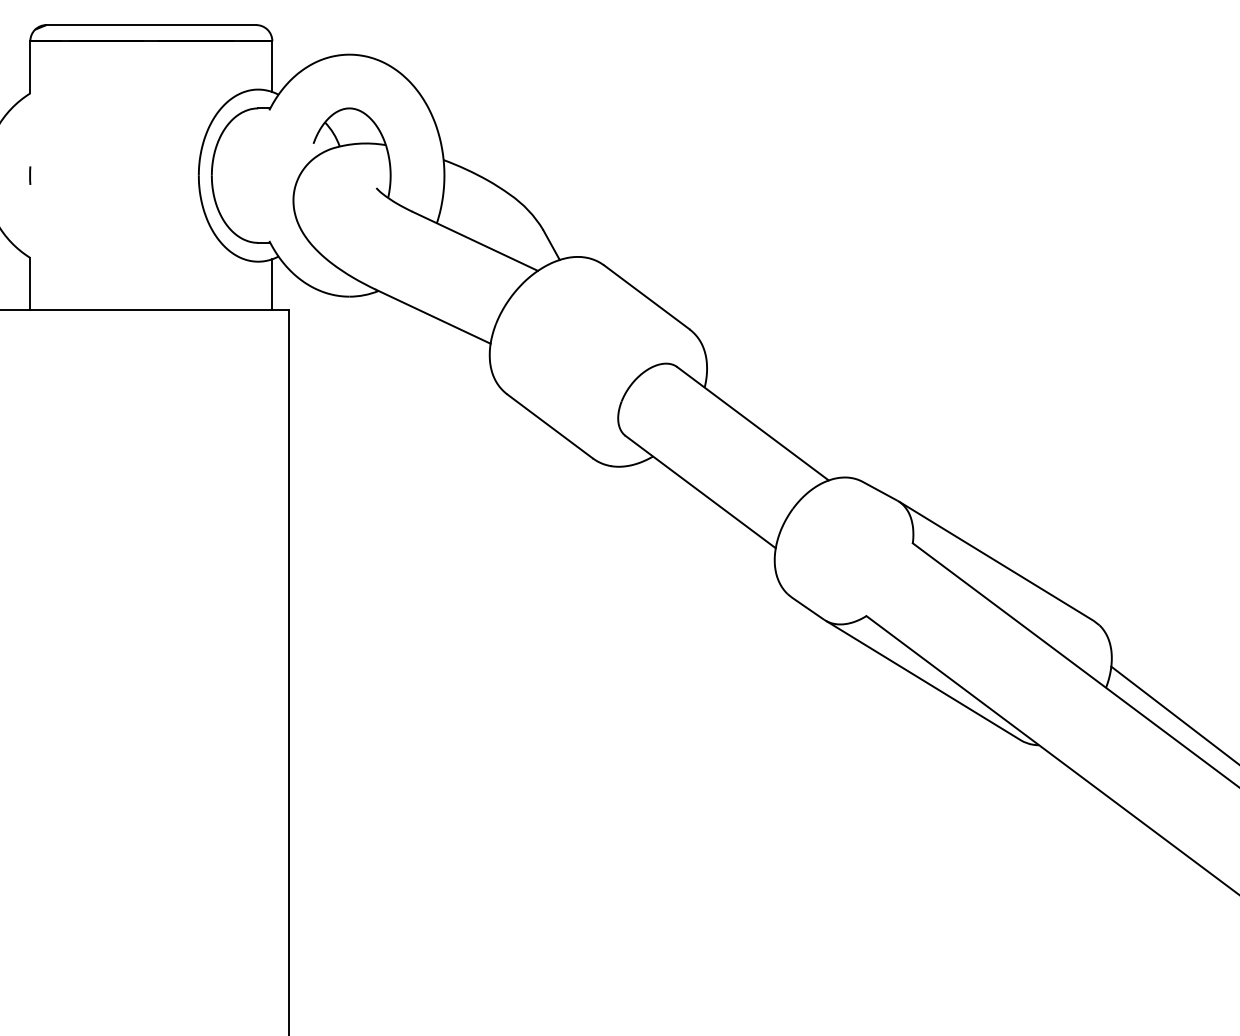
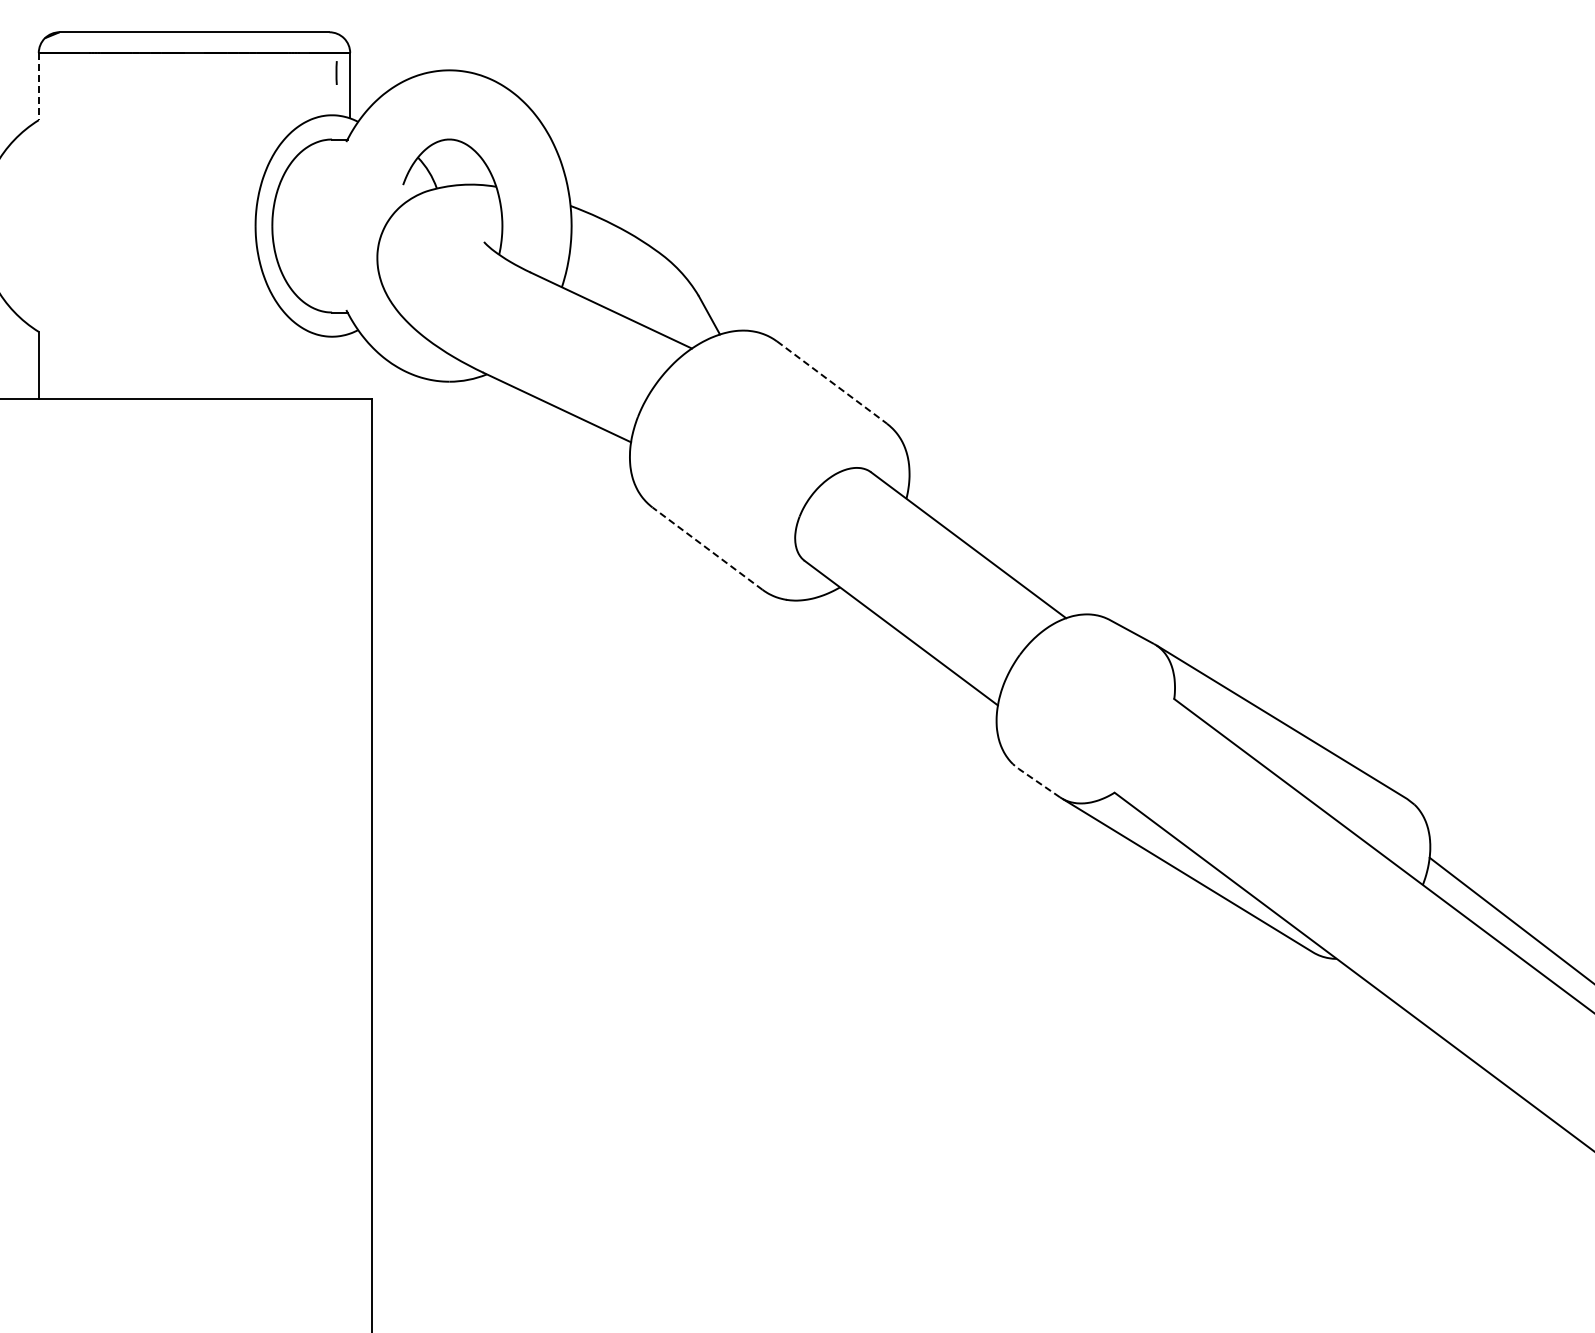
line: (30, 67) -> (38, 86), solid -> dashed
line: (30, 175) -> (336, 72), moved
line: (272, 284) -> (350, 366), removed
line: (646, 297) -> (831, 382), solid -> dashed
line: (550, 426) -> (707, 548), solid -> dashed
line: (804, 606) -> (1035, 780), solid -> dashed

